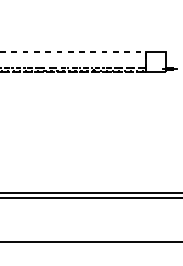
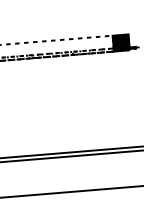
hatch: (155, 61) -> (121, 42), added

